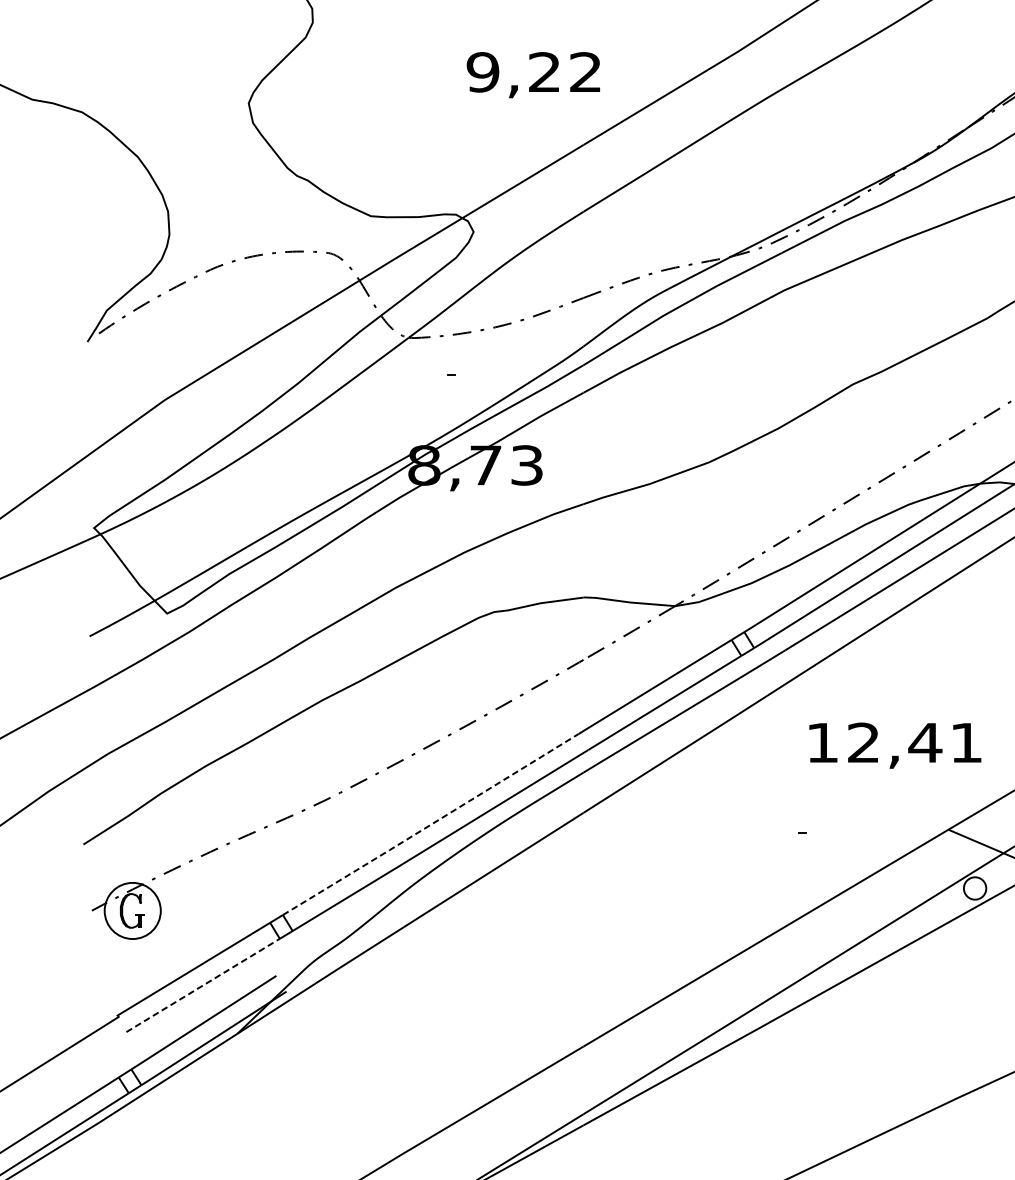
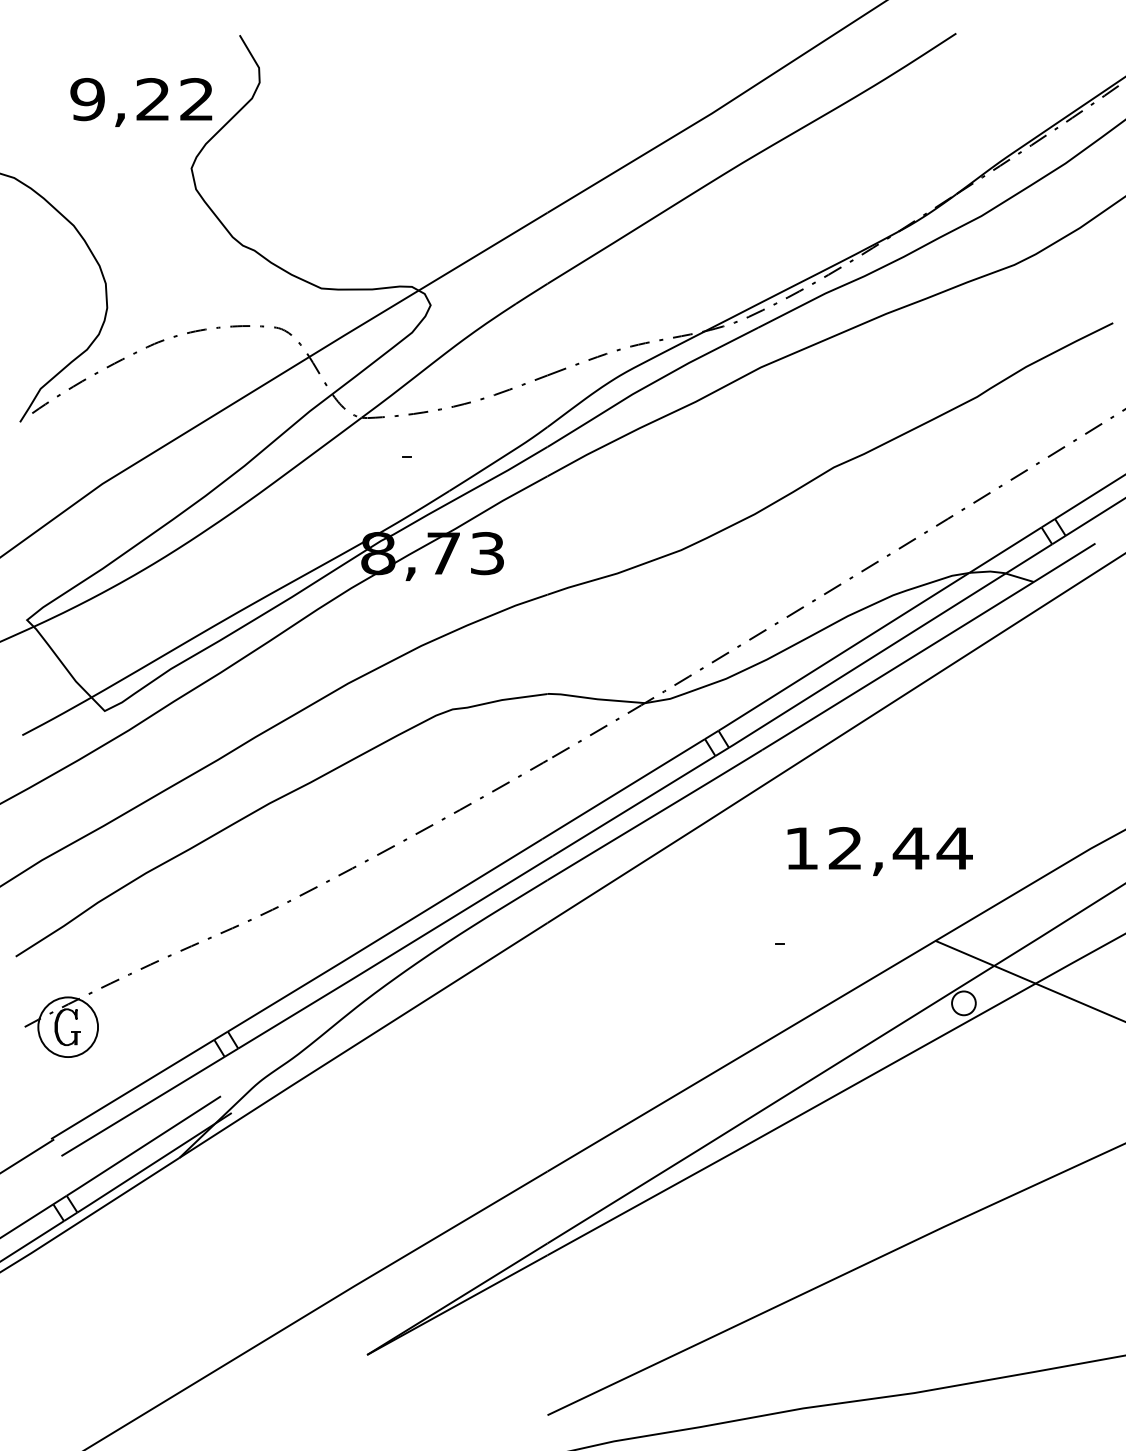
text: (533, 75) -> (141, 102), moved
text: (966, 742) -> (954, 848), 12,41 -> 12,44
line: (431, 824) -> (385, 935), dashed -> solid
line: (203, 985) -> (143, 1106), dashed -> solid

